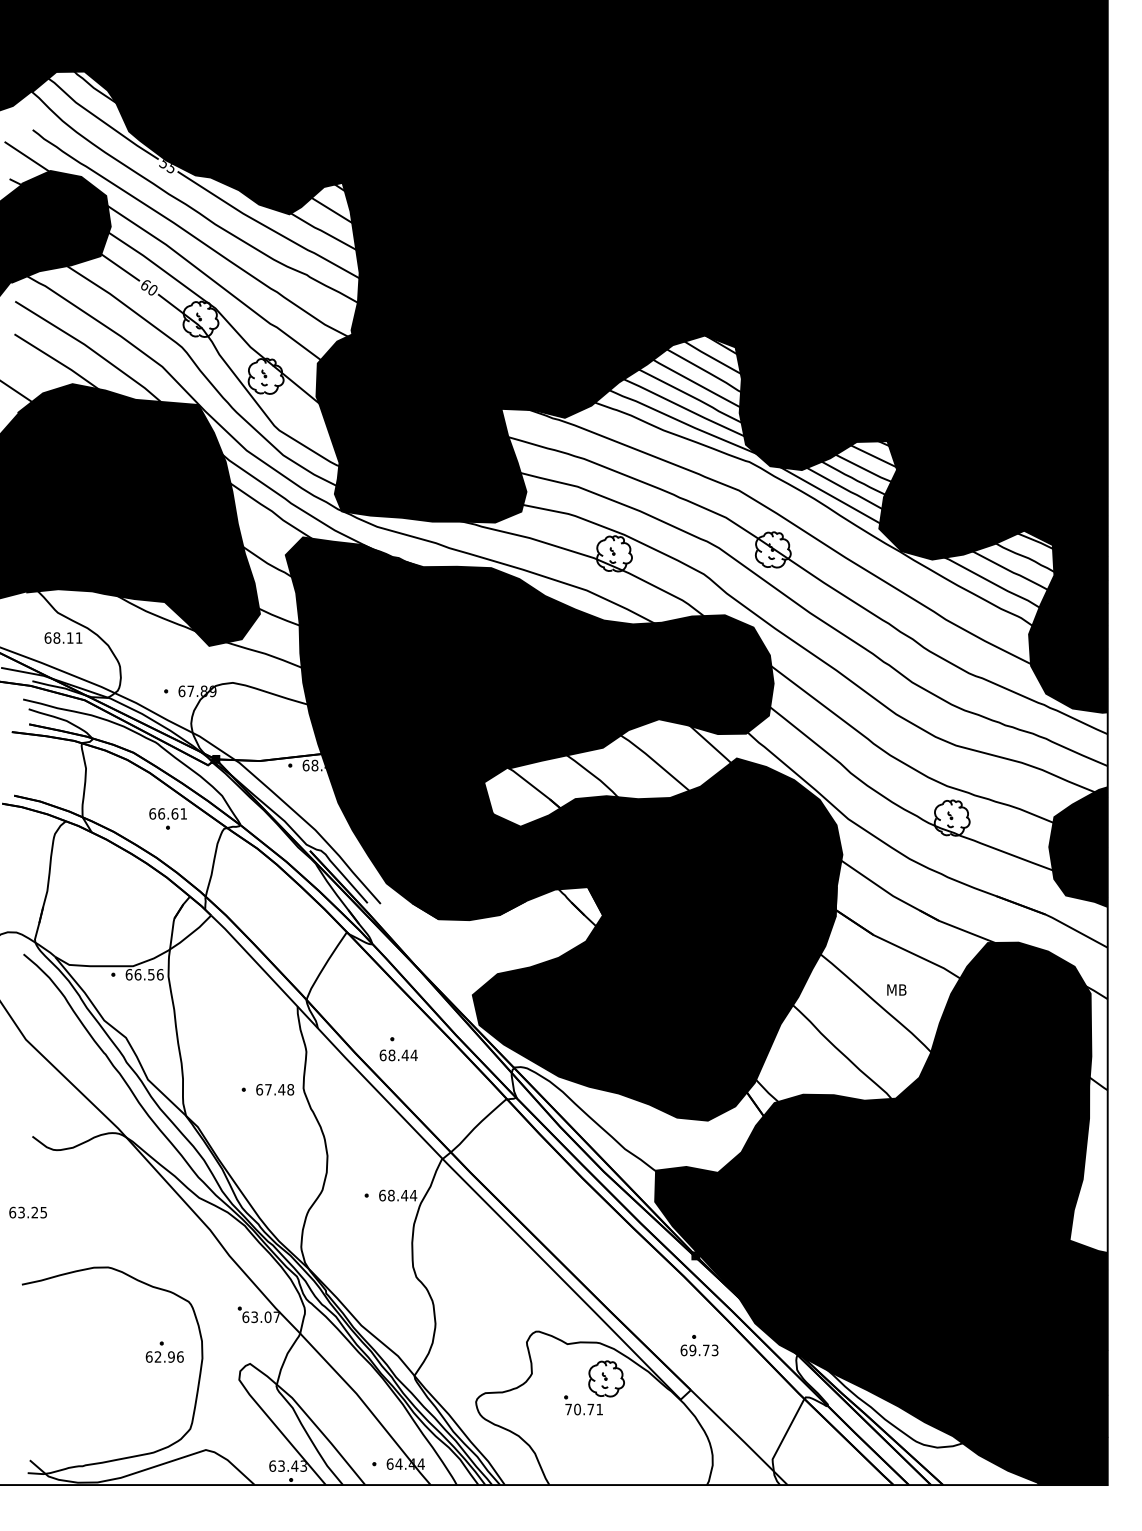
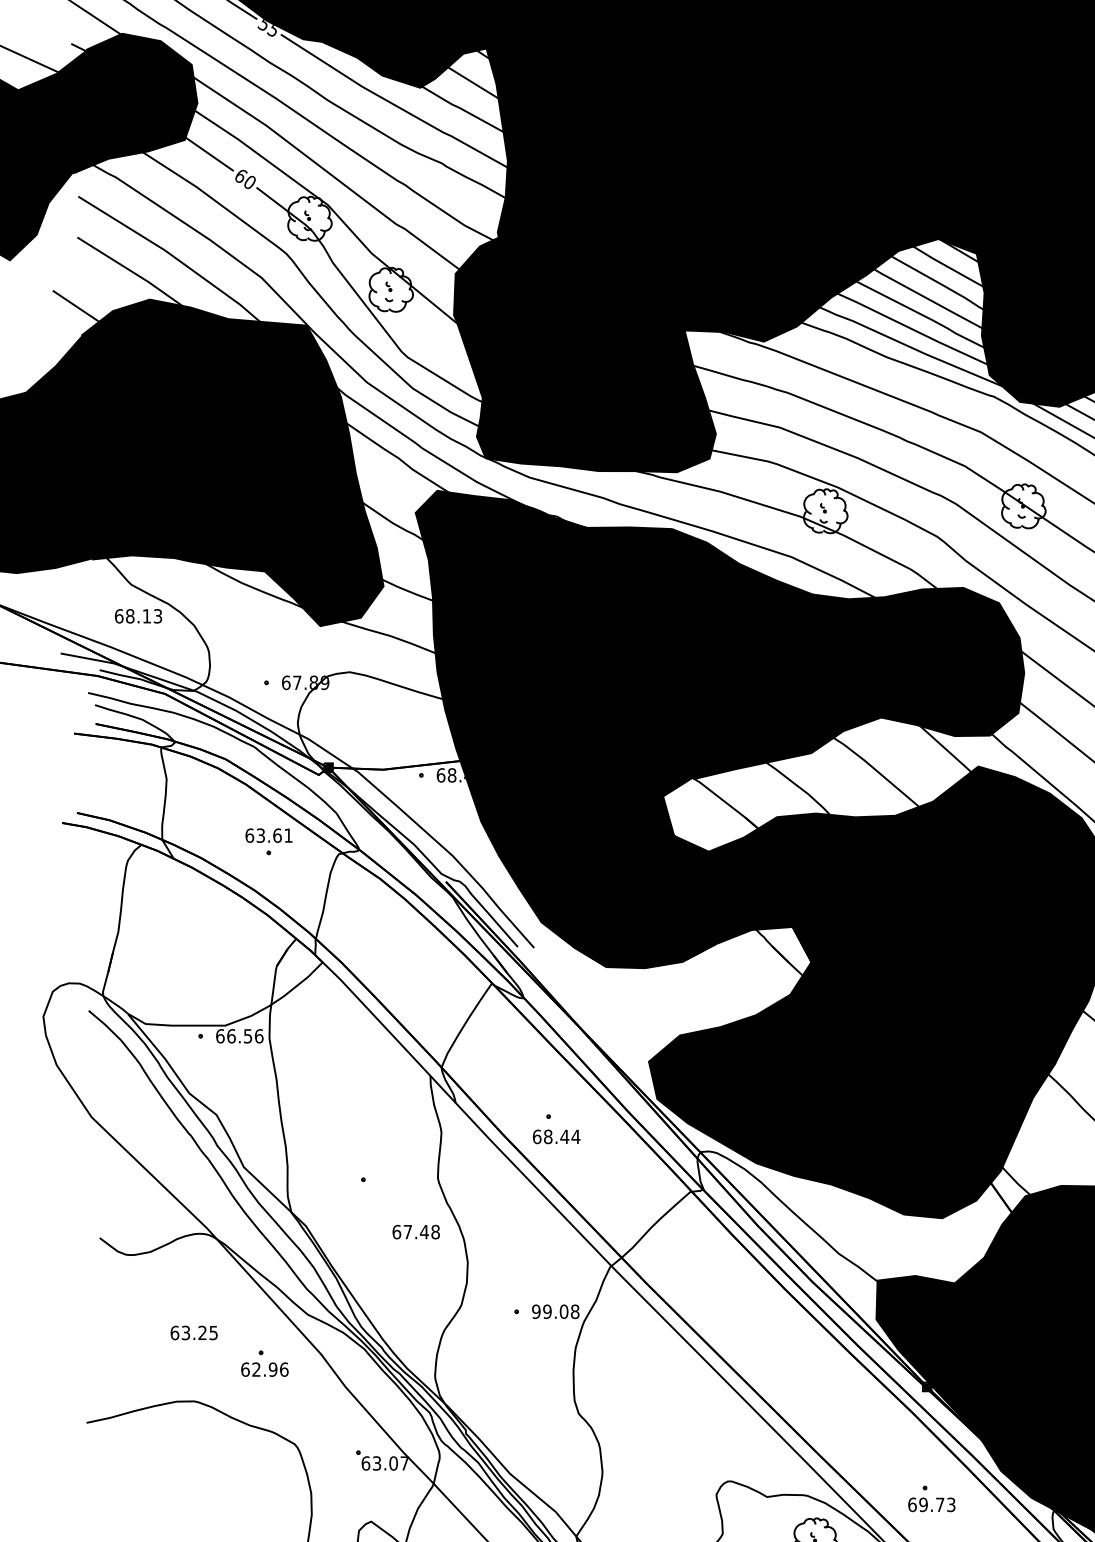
text: (78, 637) -> (157, 615), 68.11 -> 68.13
text: (161, 813) -> (260, 835), 66.61 -> 63.61
text: (275, 1089) -> (416, 1231), moved
text: (398, 1195) -> (556, 1311), 68.44 -> 99.08
text: (27, 1212) -> (193, 1332), moved
part: (164, 1351) -> (264, 1362), moved

